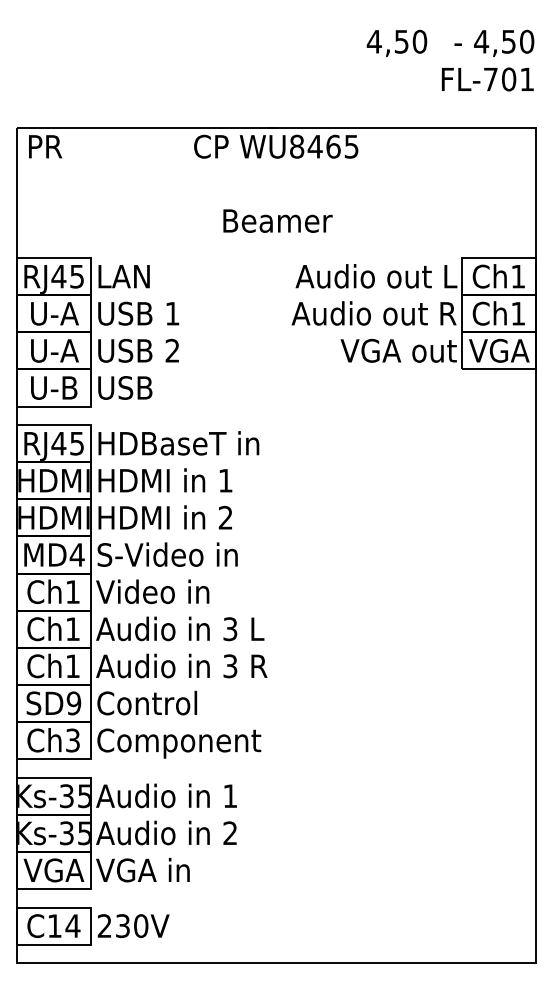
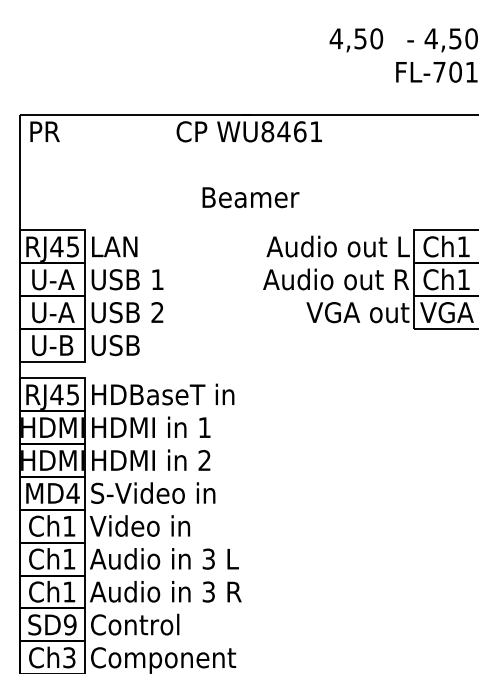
text: (351, 146) -> (316, 131), WU8465 -> WU8461

